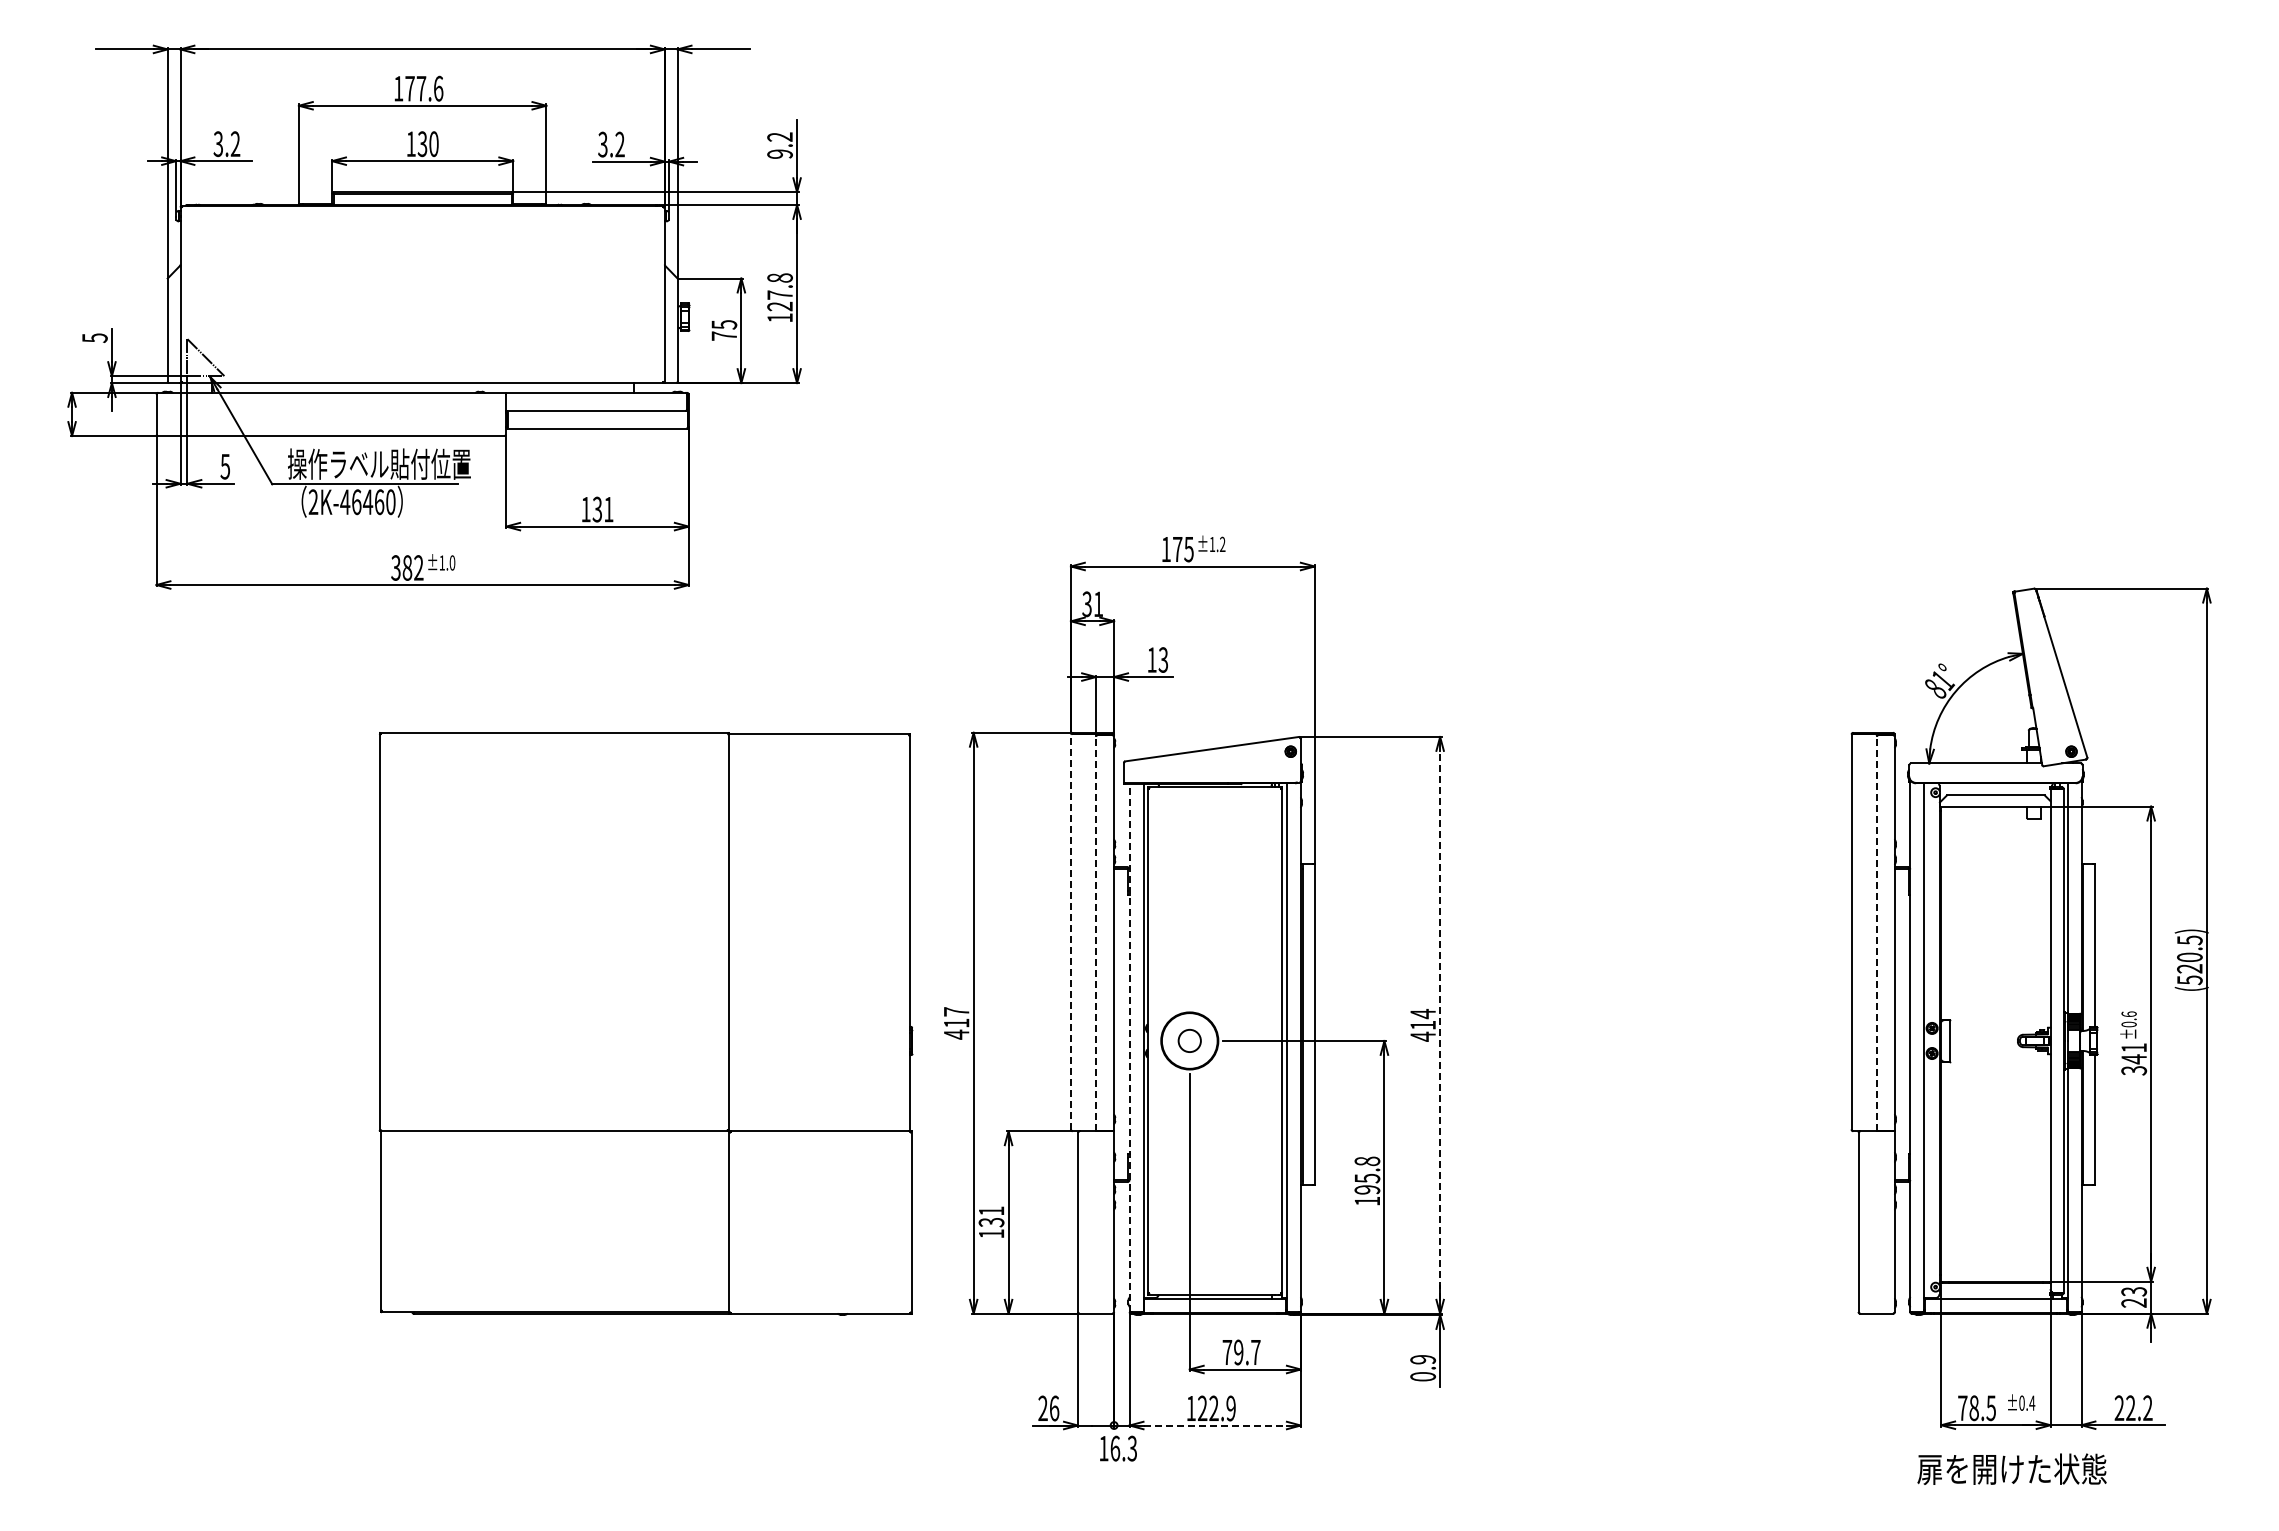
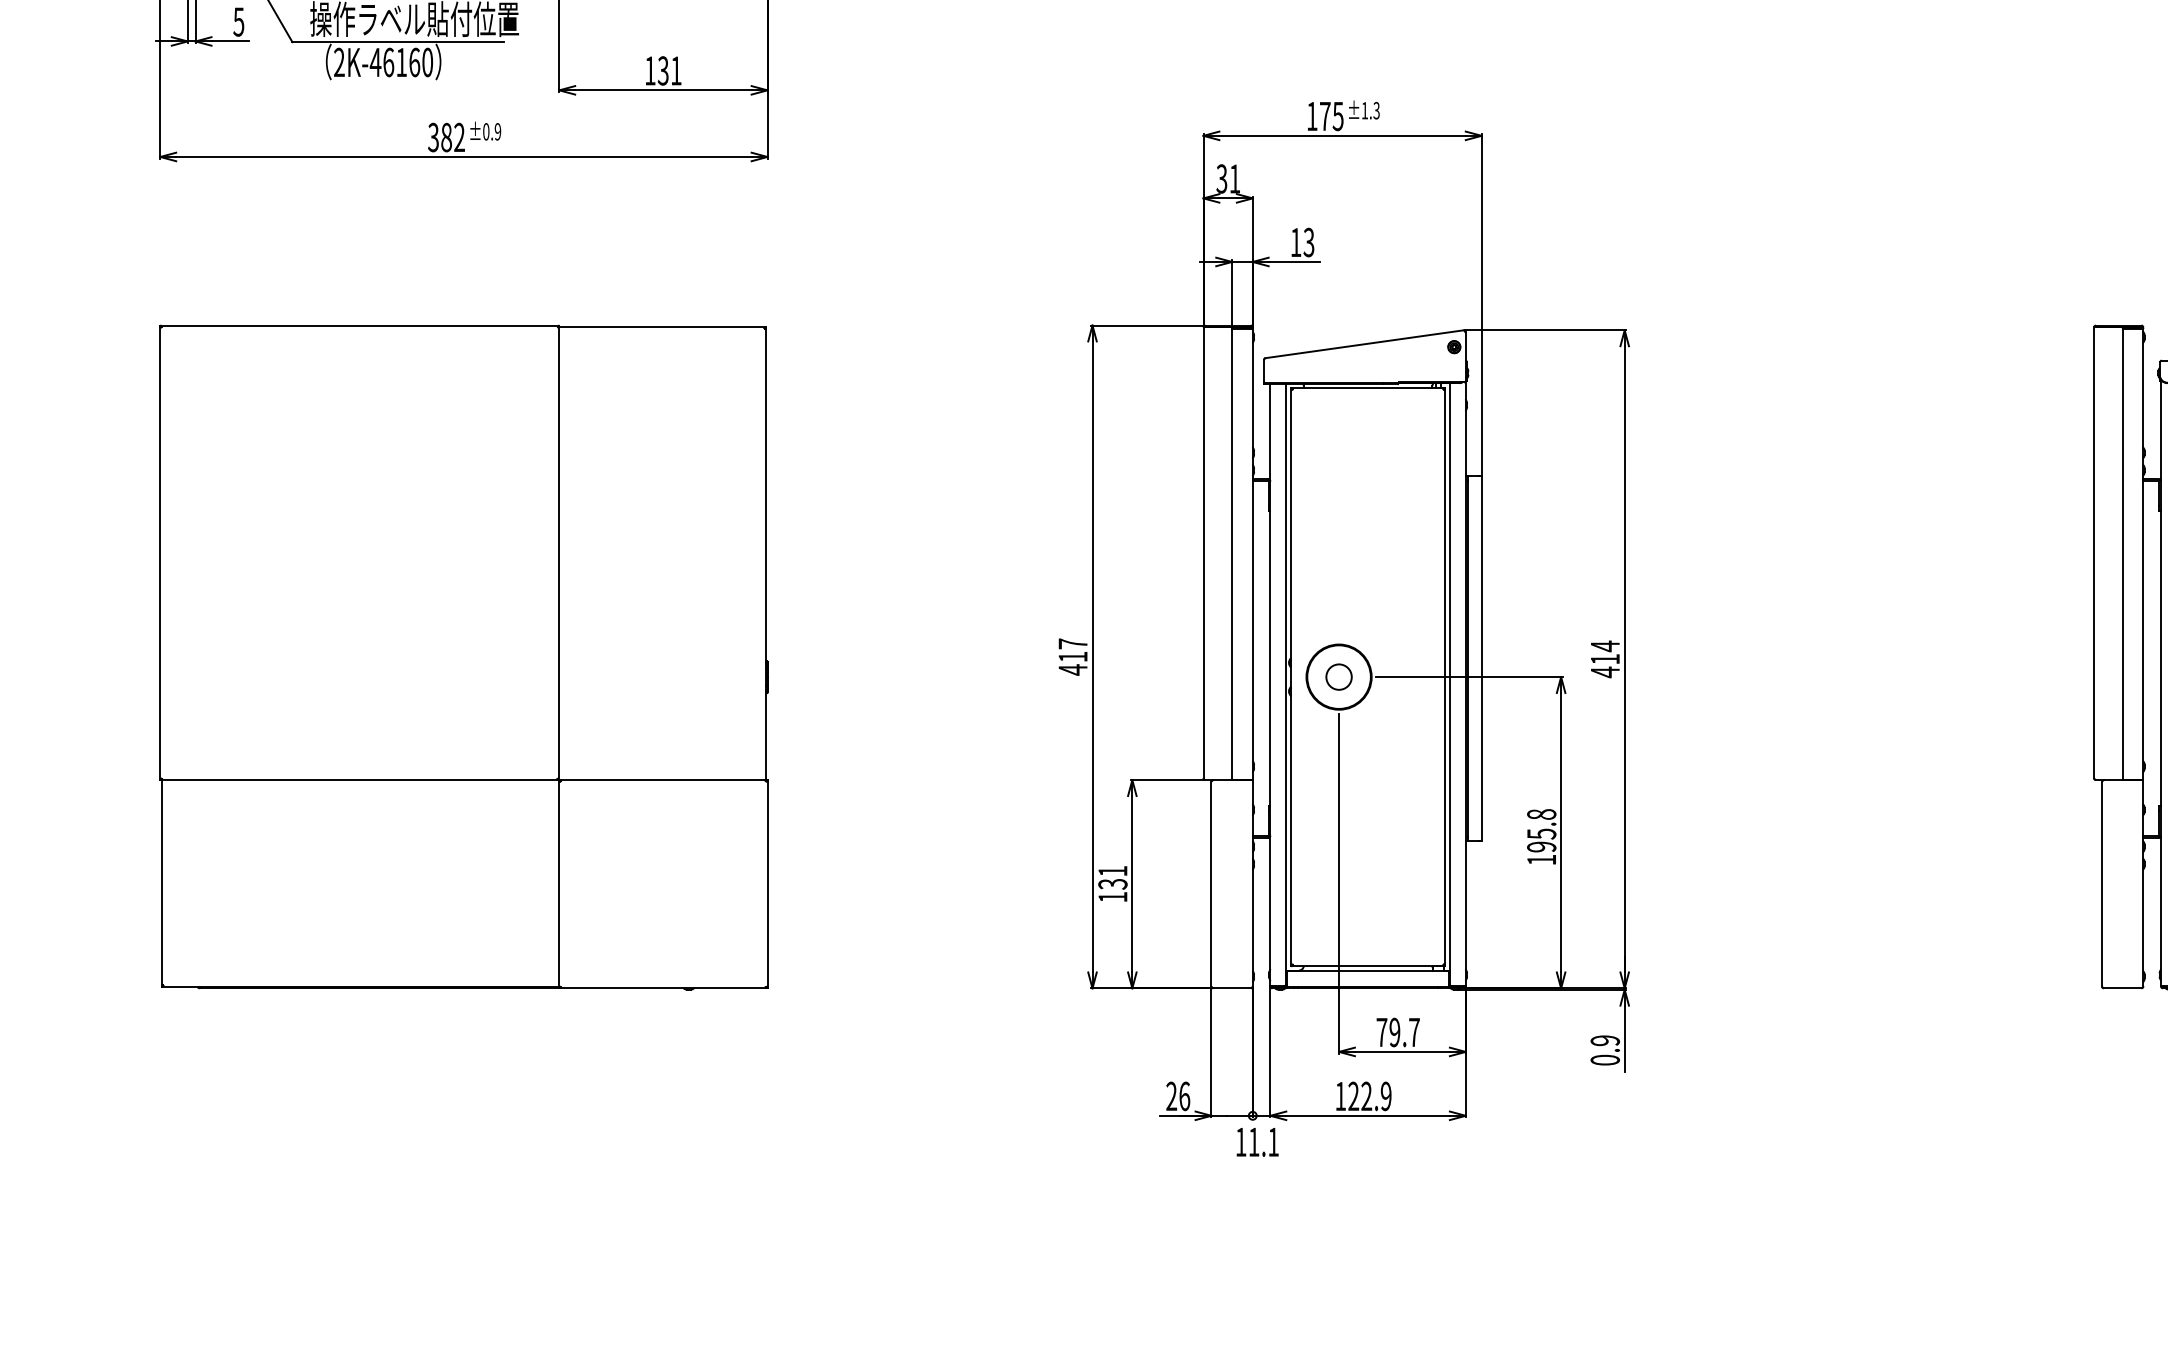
text: (367, 501) -> (401, 61), 2K-46460 -> 2K-46160
text: (1222, 544) -> (1376, 110), ±1.2 -> ±1.3
text: (447, 562) -> (492, 131), ±1.0 -> ±0.9
line: (1070, 932) -> (1202, 553), dashed -> solid
line: (1096, 933) -> (1232, 554), dashed -> solid
line: (1876, 933) -> (2122, 554), dashed -> solid
part: (645, 1023) -> (463, 657), moved
line: (1440, 1024) -> (1625, 658), dashed -> solid
line: (1129, 1048) -> (1270, 685), dashed -> solid
line: (1215, 1425) -> (1368, 1115), dashed -> solid
text: (1123, 1448) -> (1263, 1142), 16.3 -> 11.1

